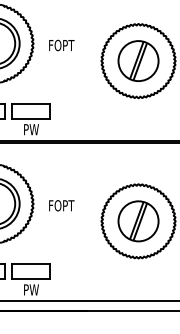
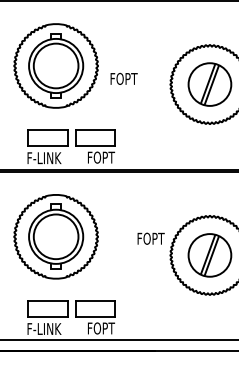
text: (61, 45) -> (123, 78), moved
text: (37, 129) -> (102, 157), PW -> FOPT
text: (61, 205) -> (150, 238), moved
text: (37, 289) -> (102, 328), PW -> FOPT

